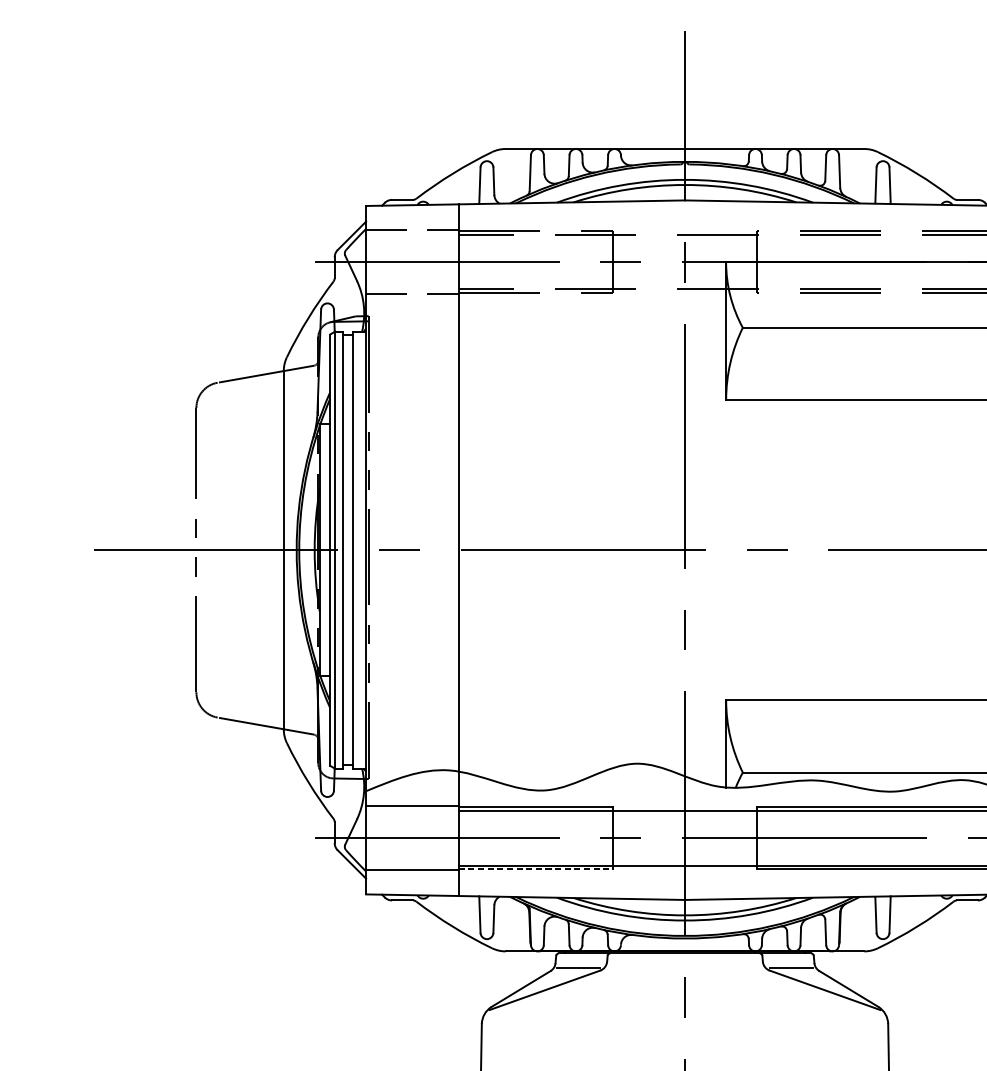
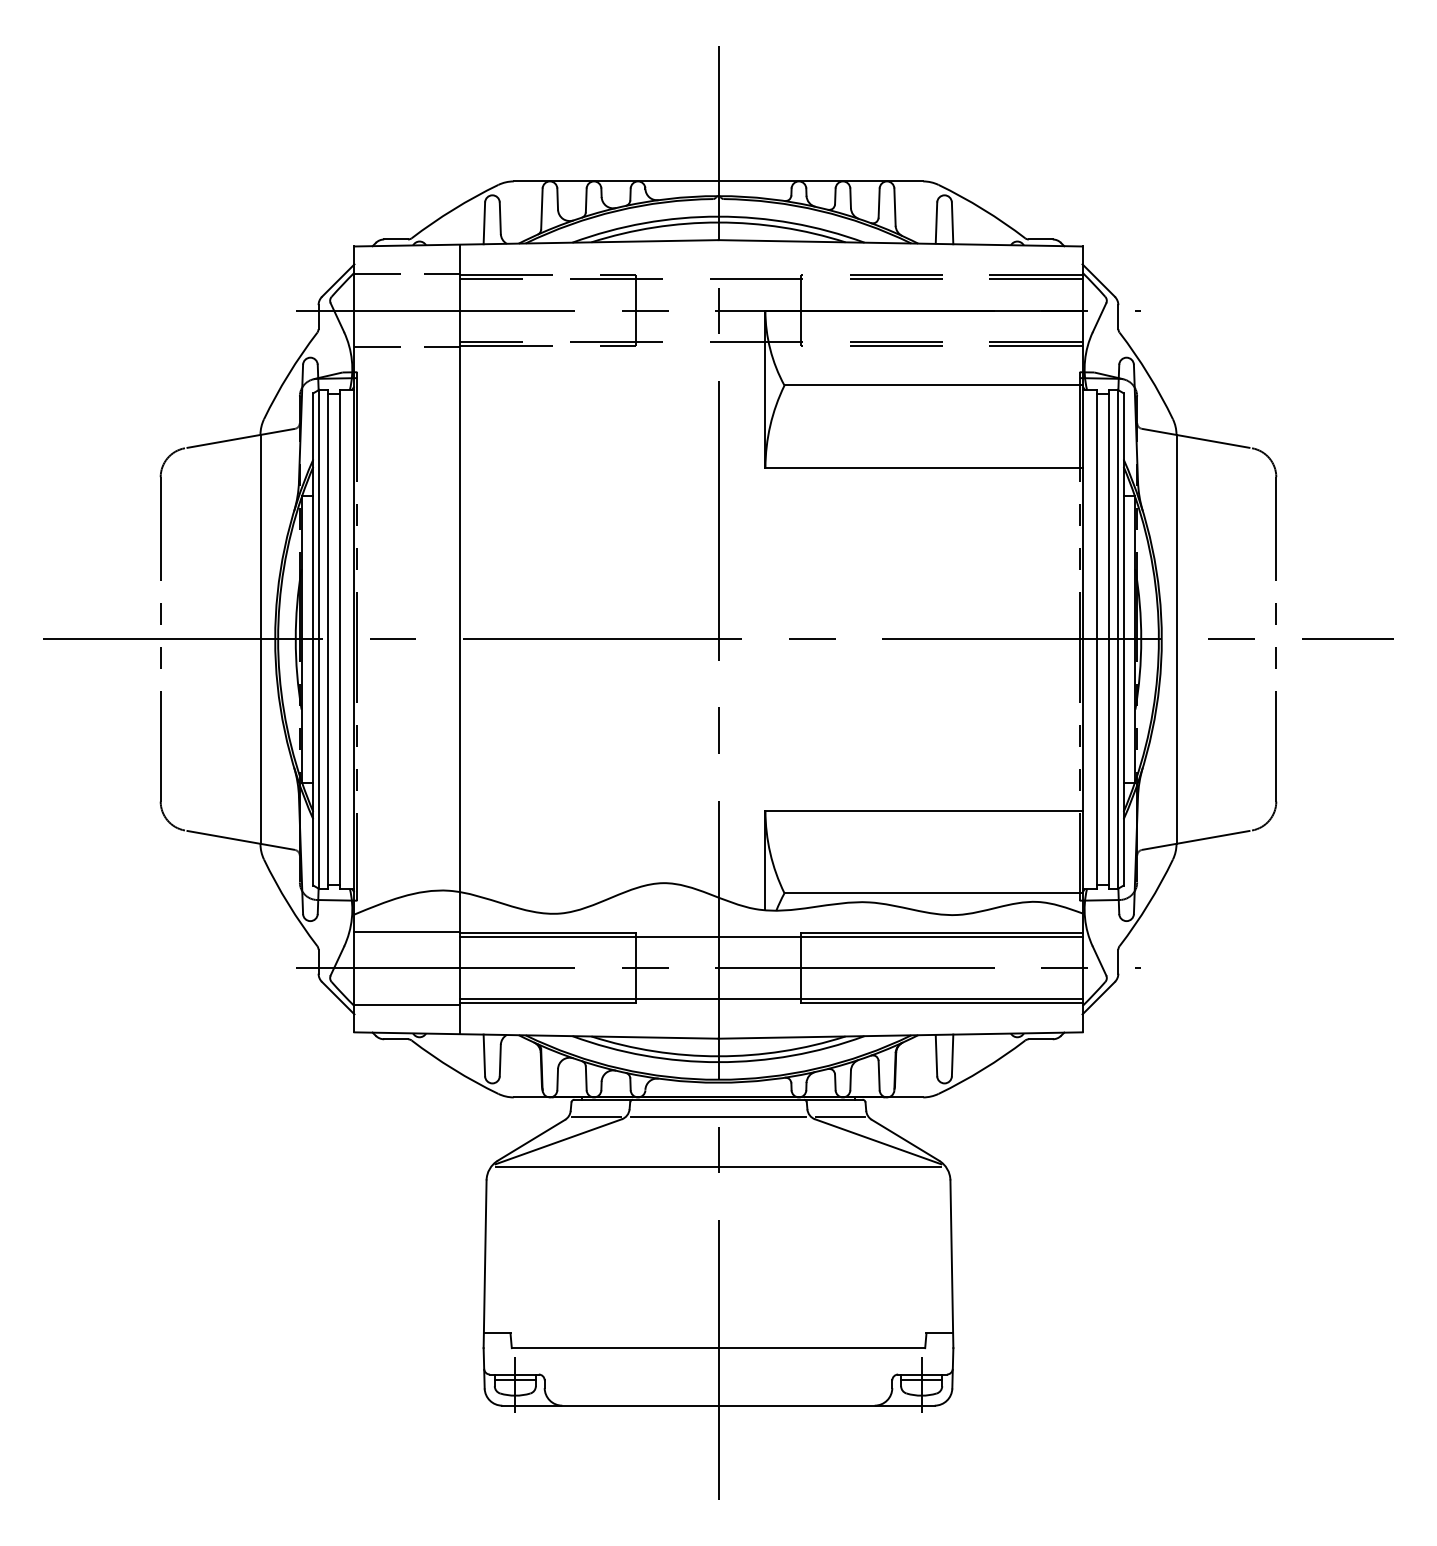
line: (536, 869) -> (548, 1003), dashed -> solid
line: (684, 968) -> (717, 1116), added
line: (685, 1012) -> (718, 1167), added

